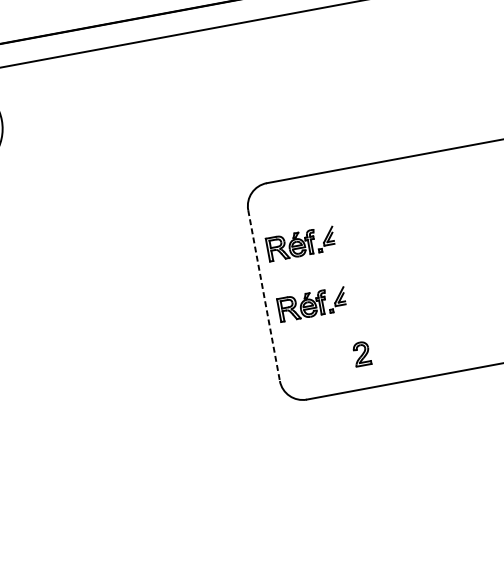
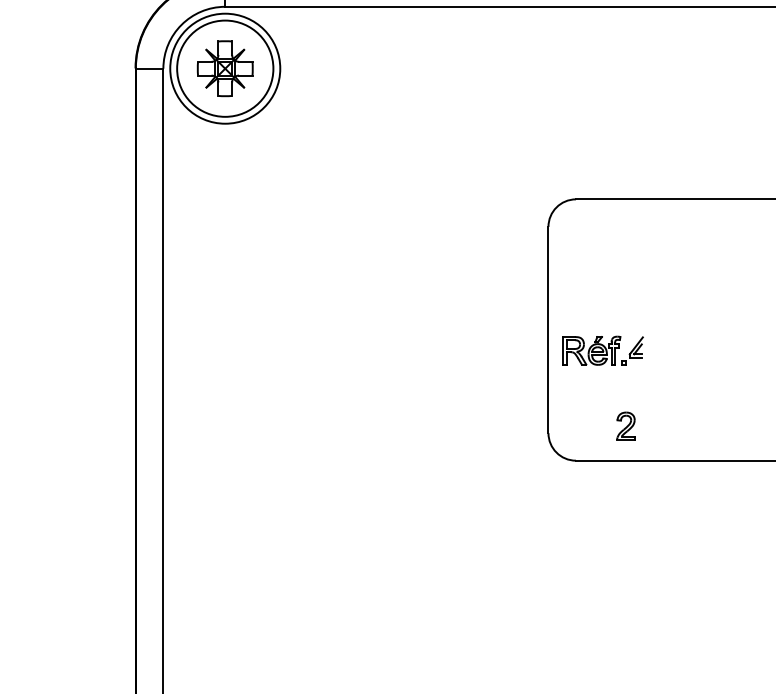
part: (300, 243) -> (602, 277), removed
line: (264, 296) -> (548, 330), dashed -> solid
part: (361, 353) -> (625, 425), moved

